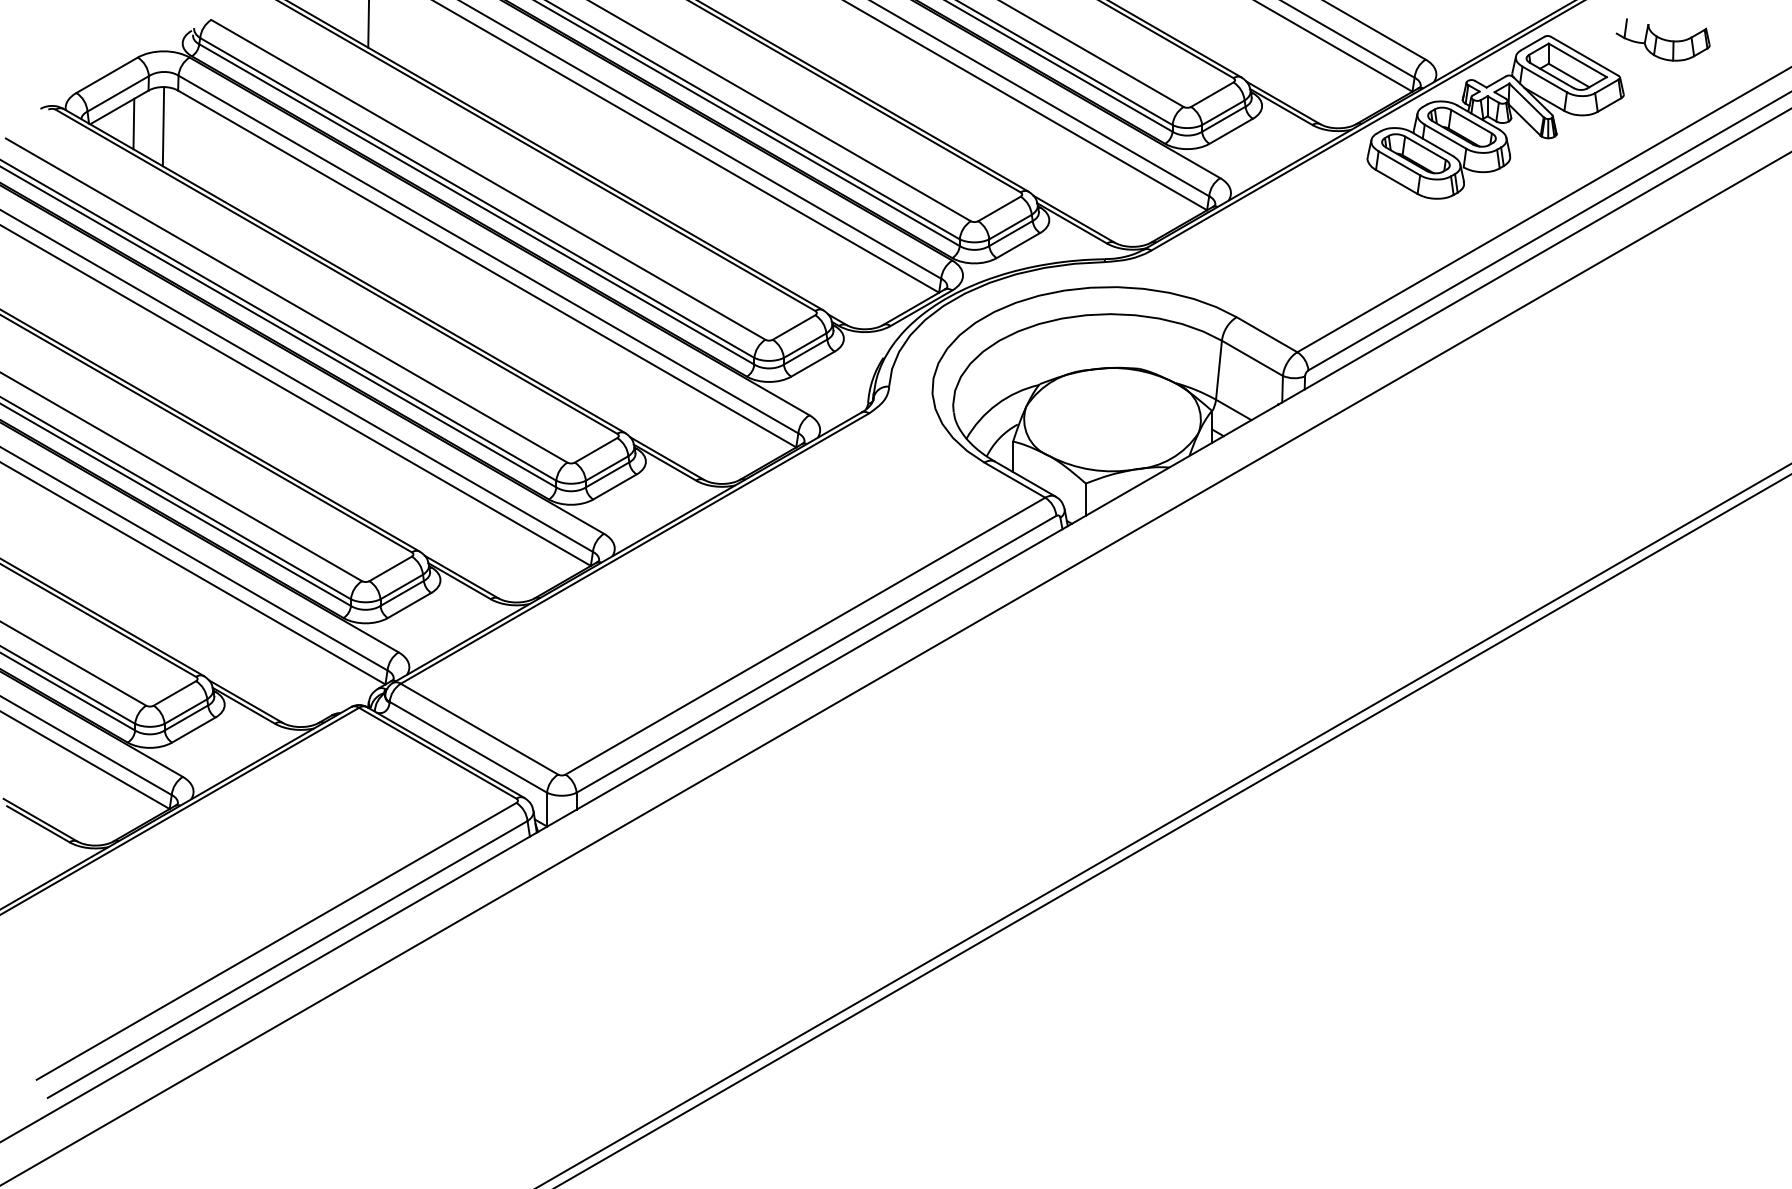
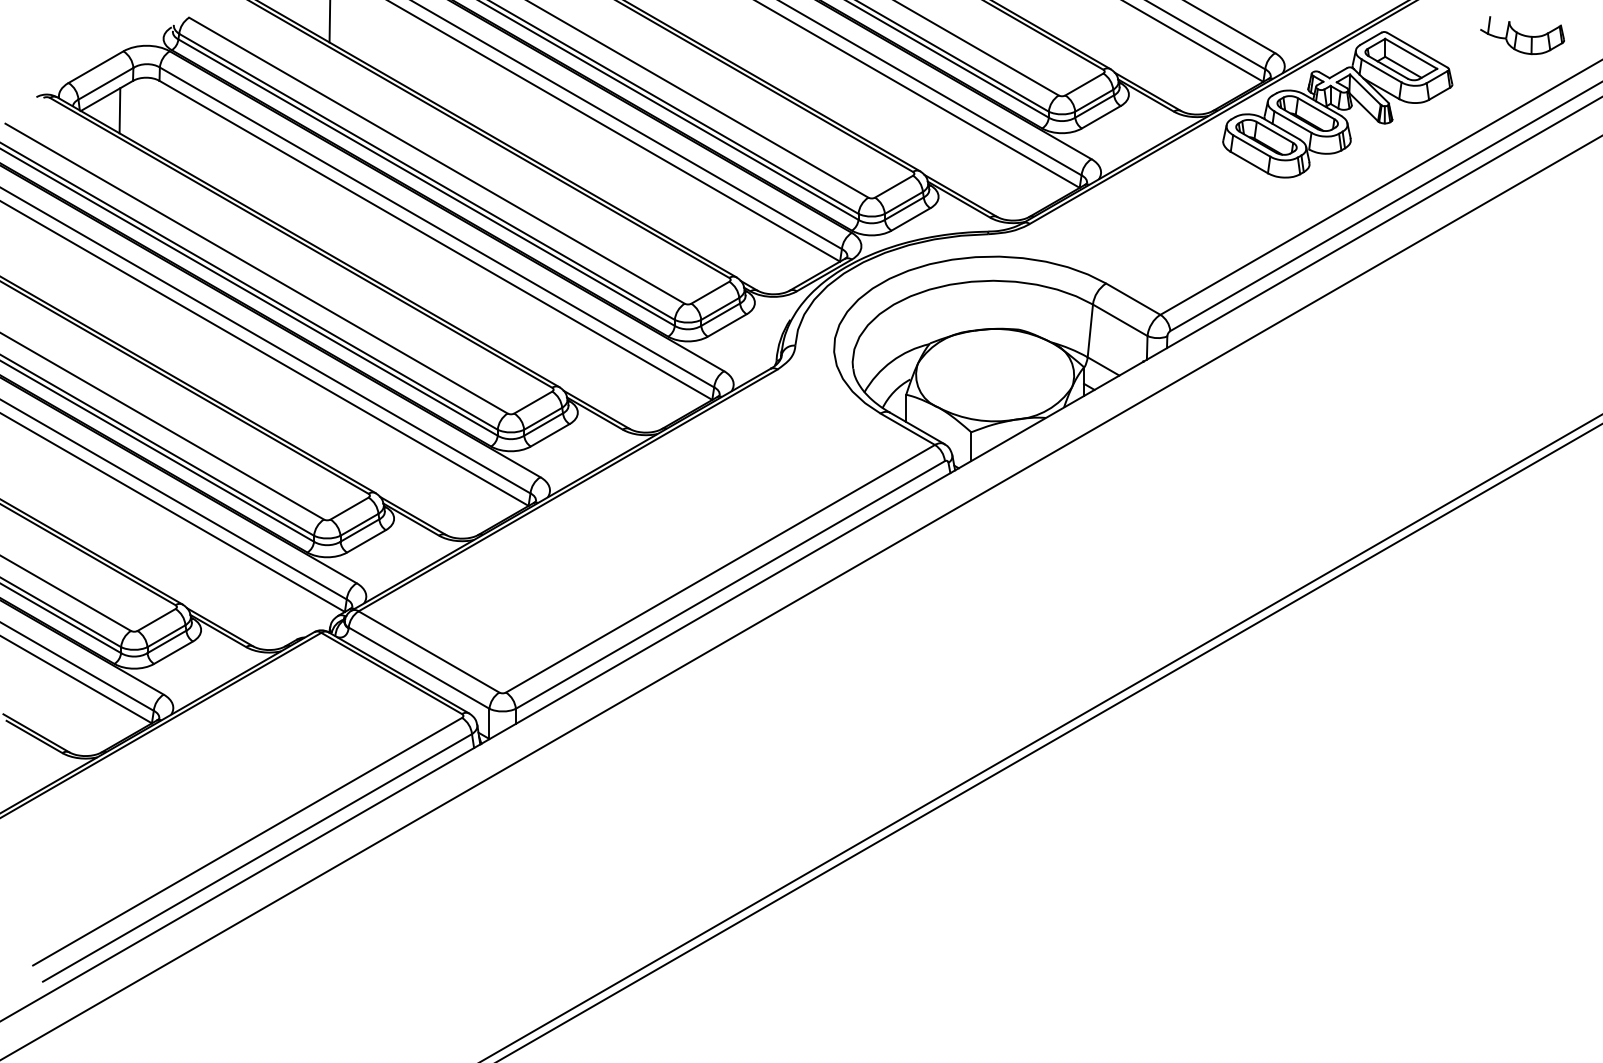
part: (1663, 39) -> (1522, 35), moved
line: (162, 125) -> (145, 112), removed

